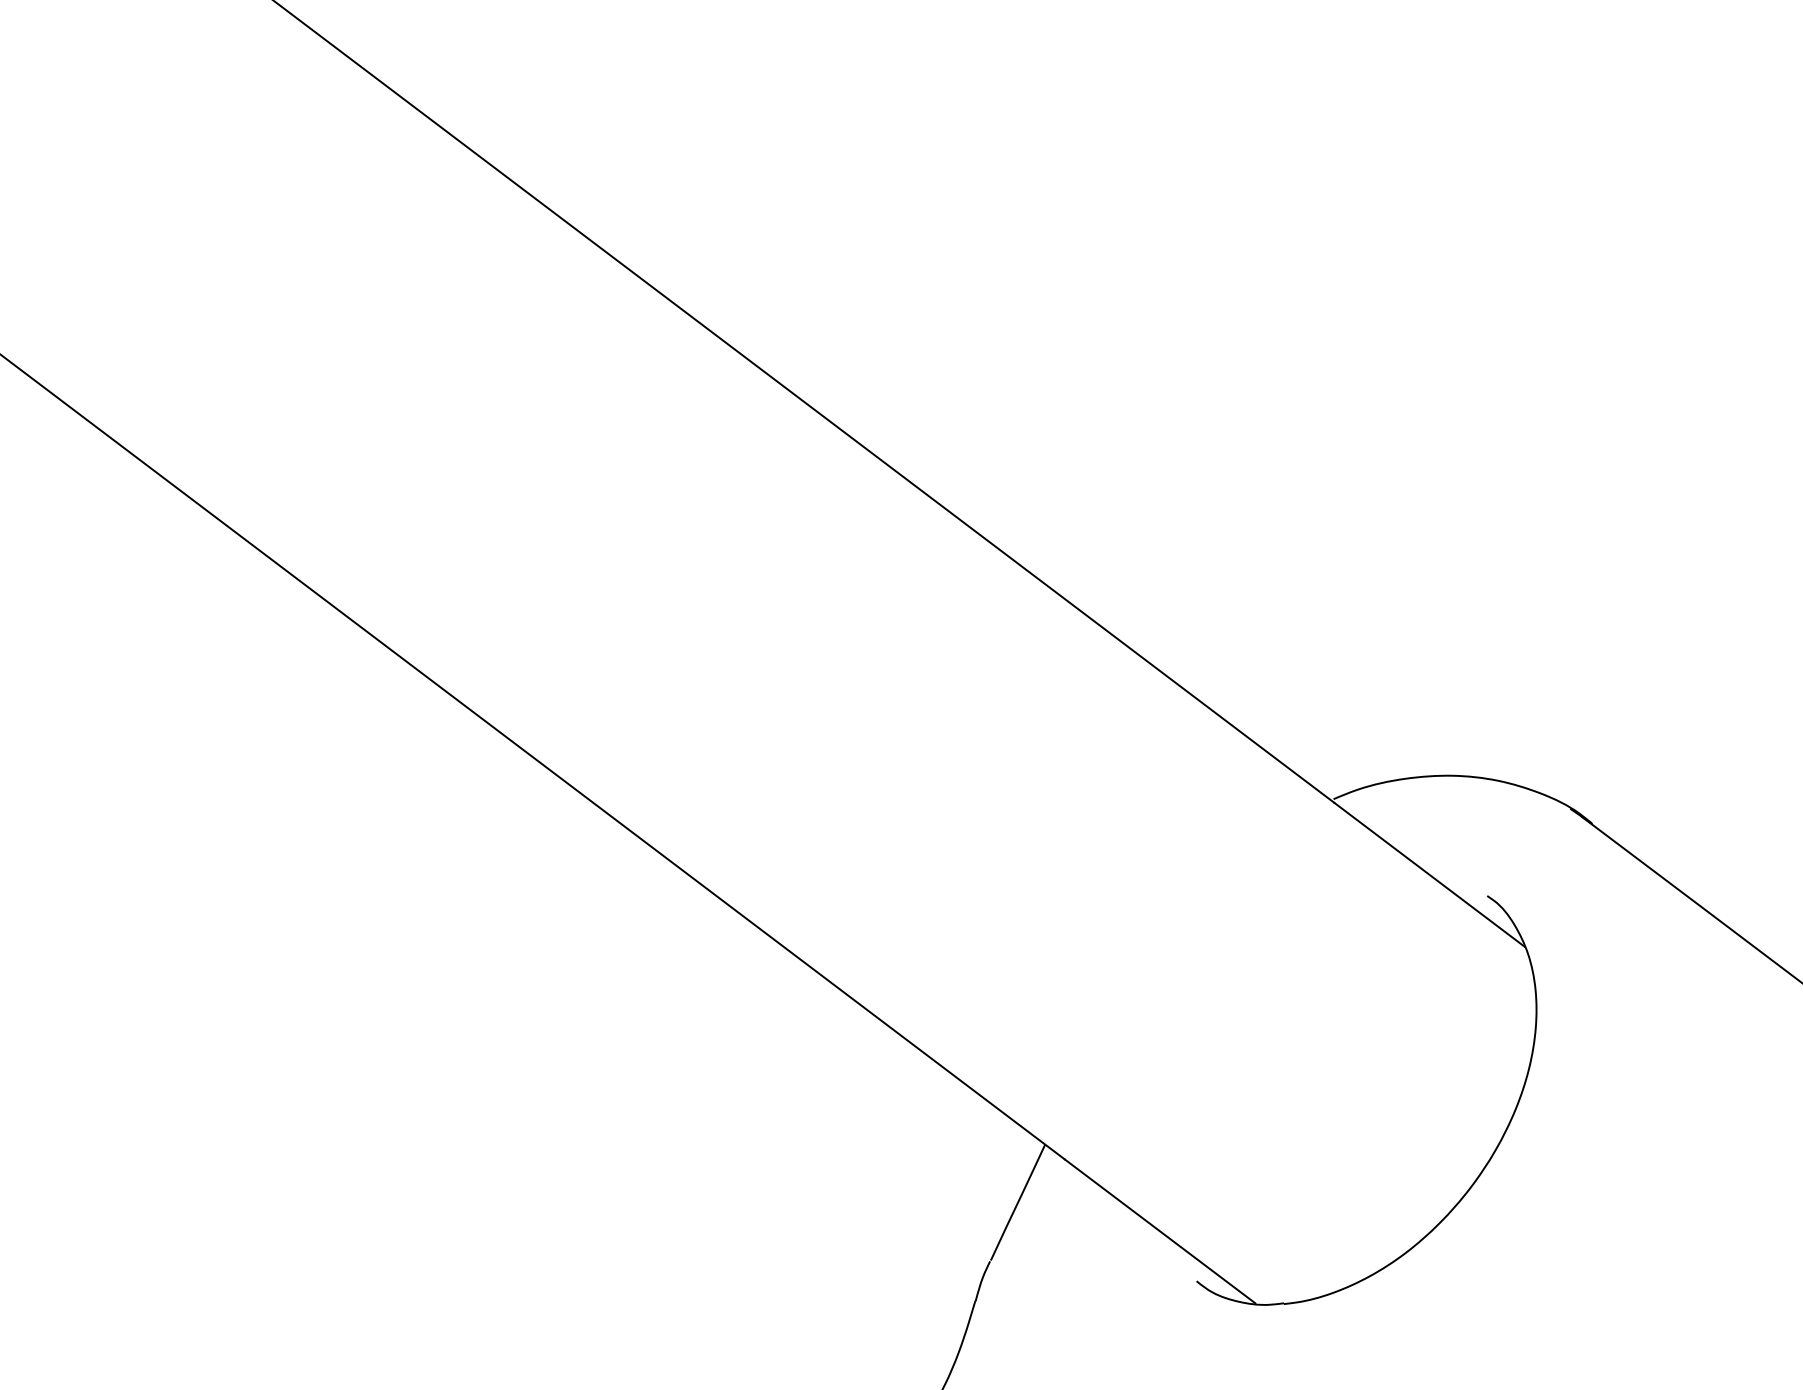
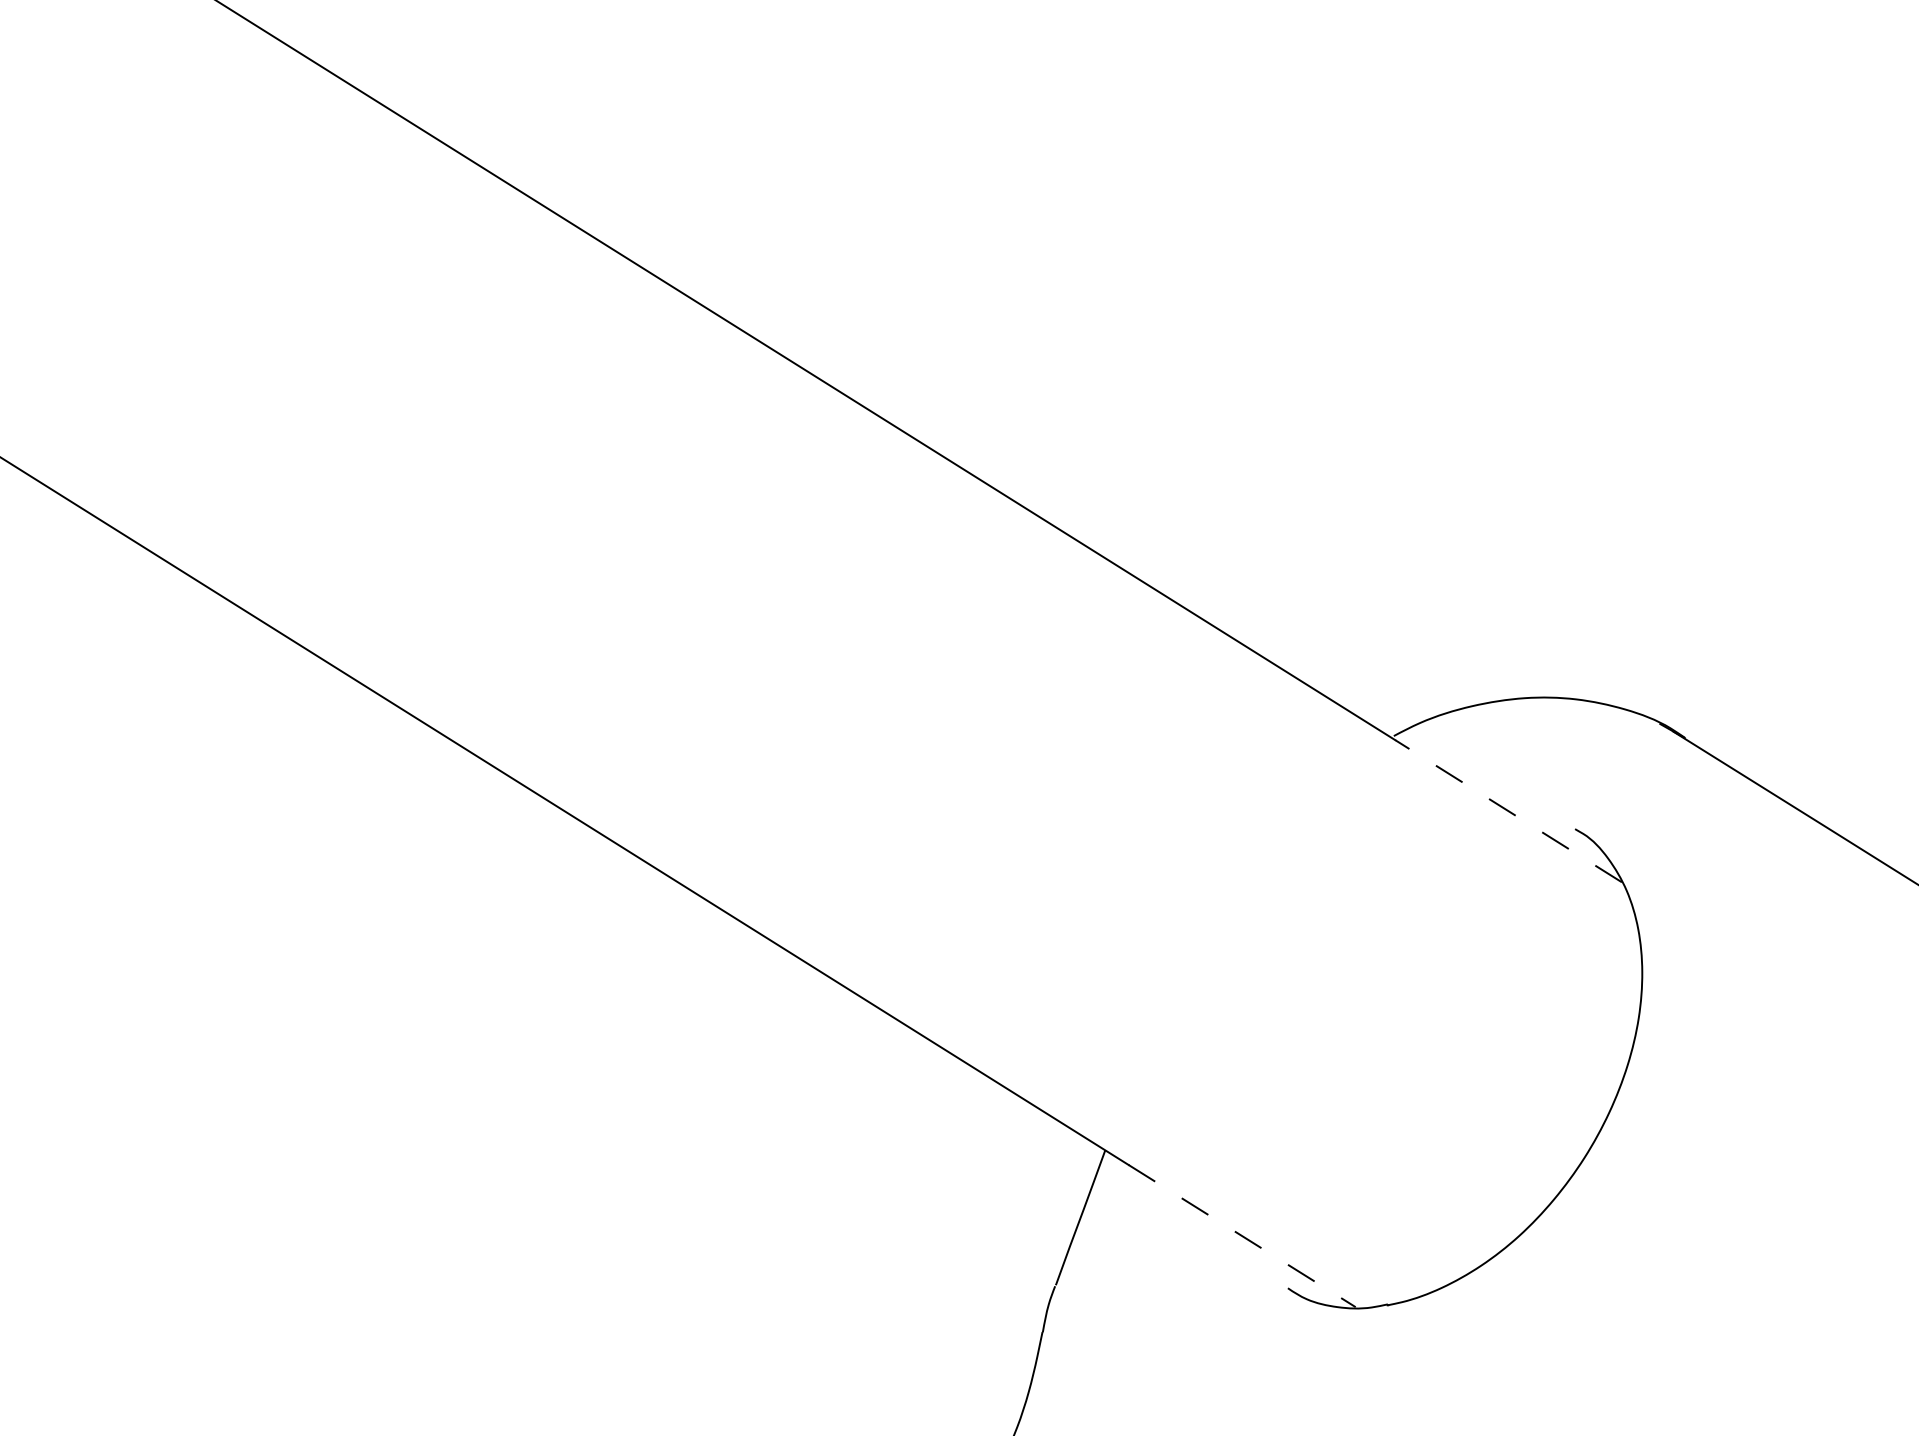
line: (1429, 874) -> (1508, 810), solid -> dashed
line: (1160, 1231) -> (1242, 1236), solid -> dashed

